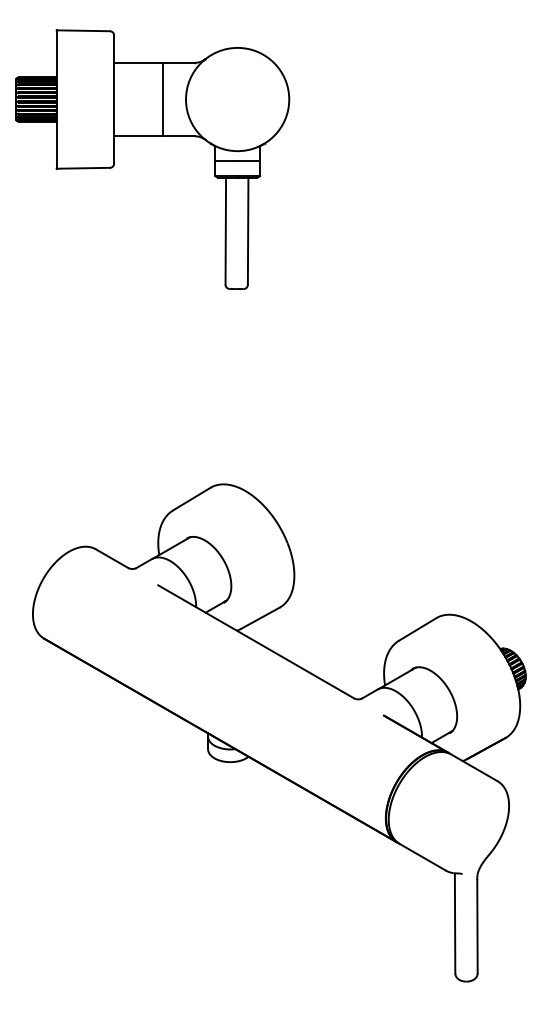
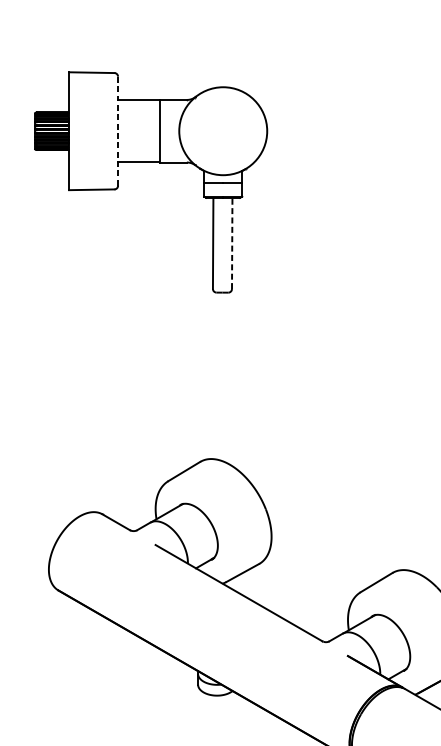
line: (114, 99) -> (118, 131), solid -> dashed
line: (248, 231) -> (232, 243), solid -> dashed

